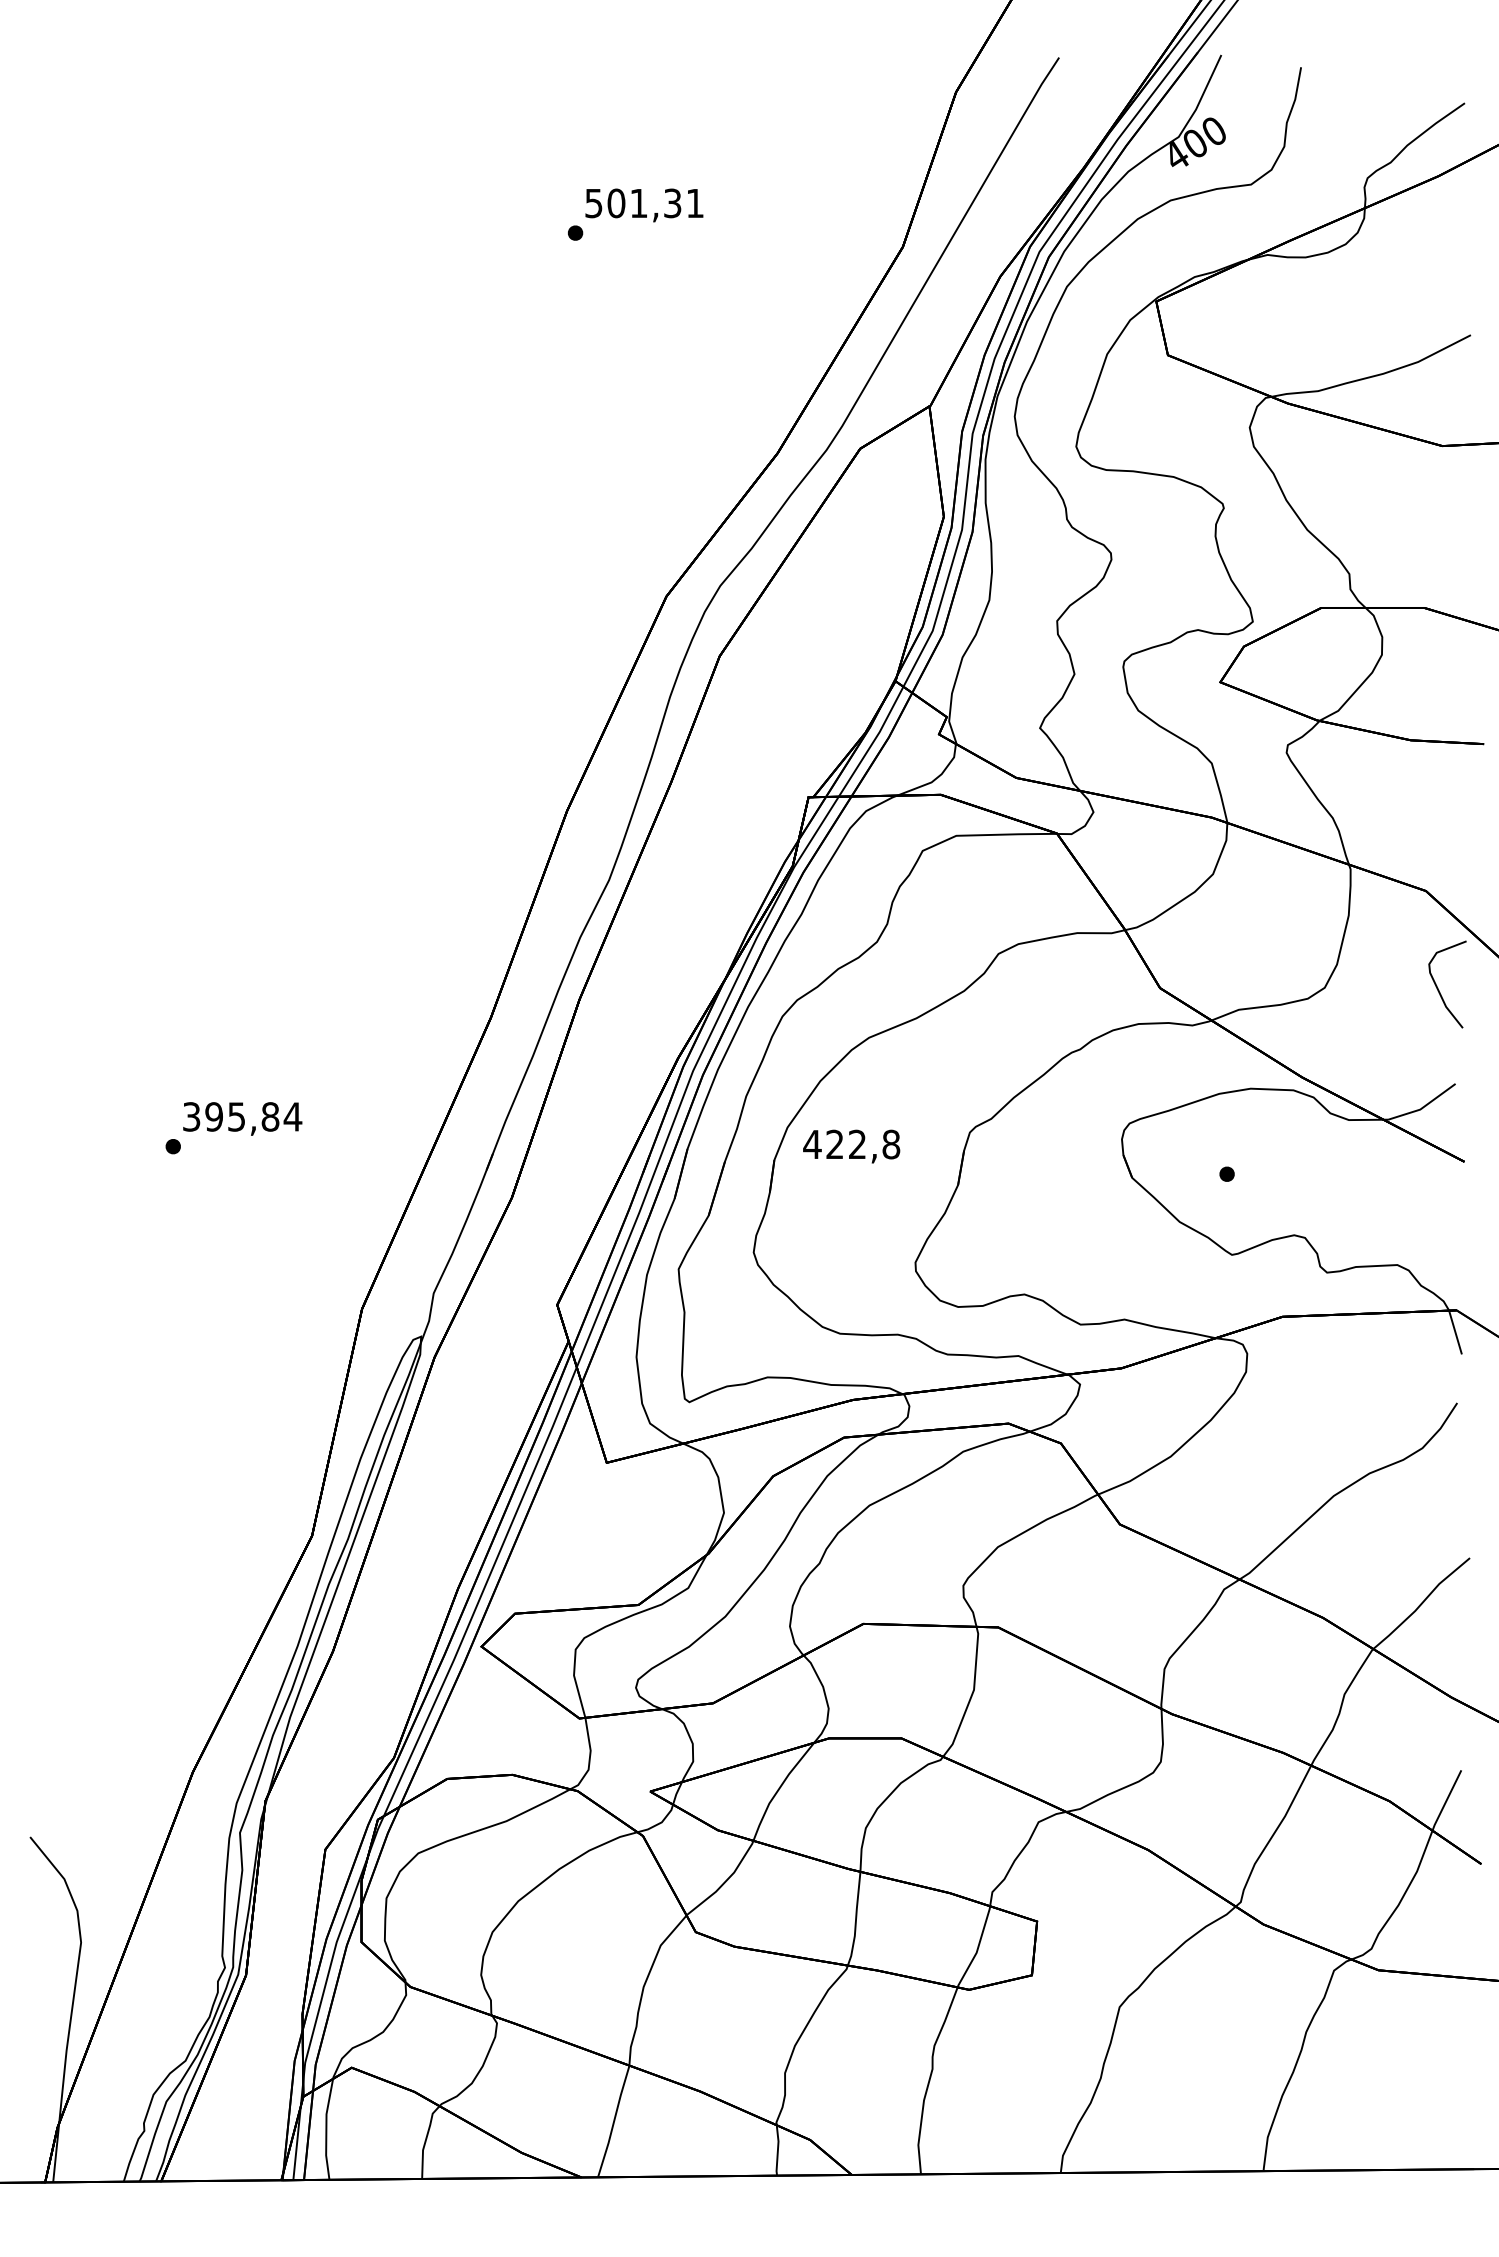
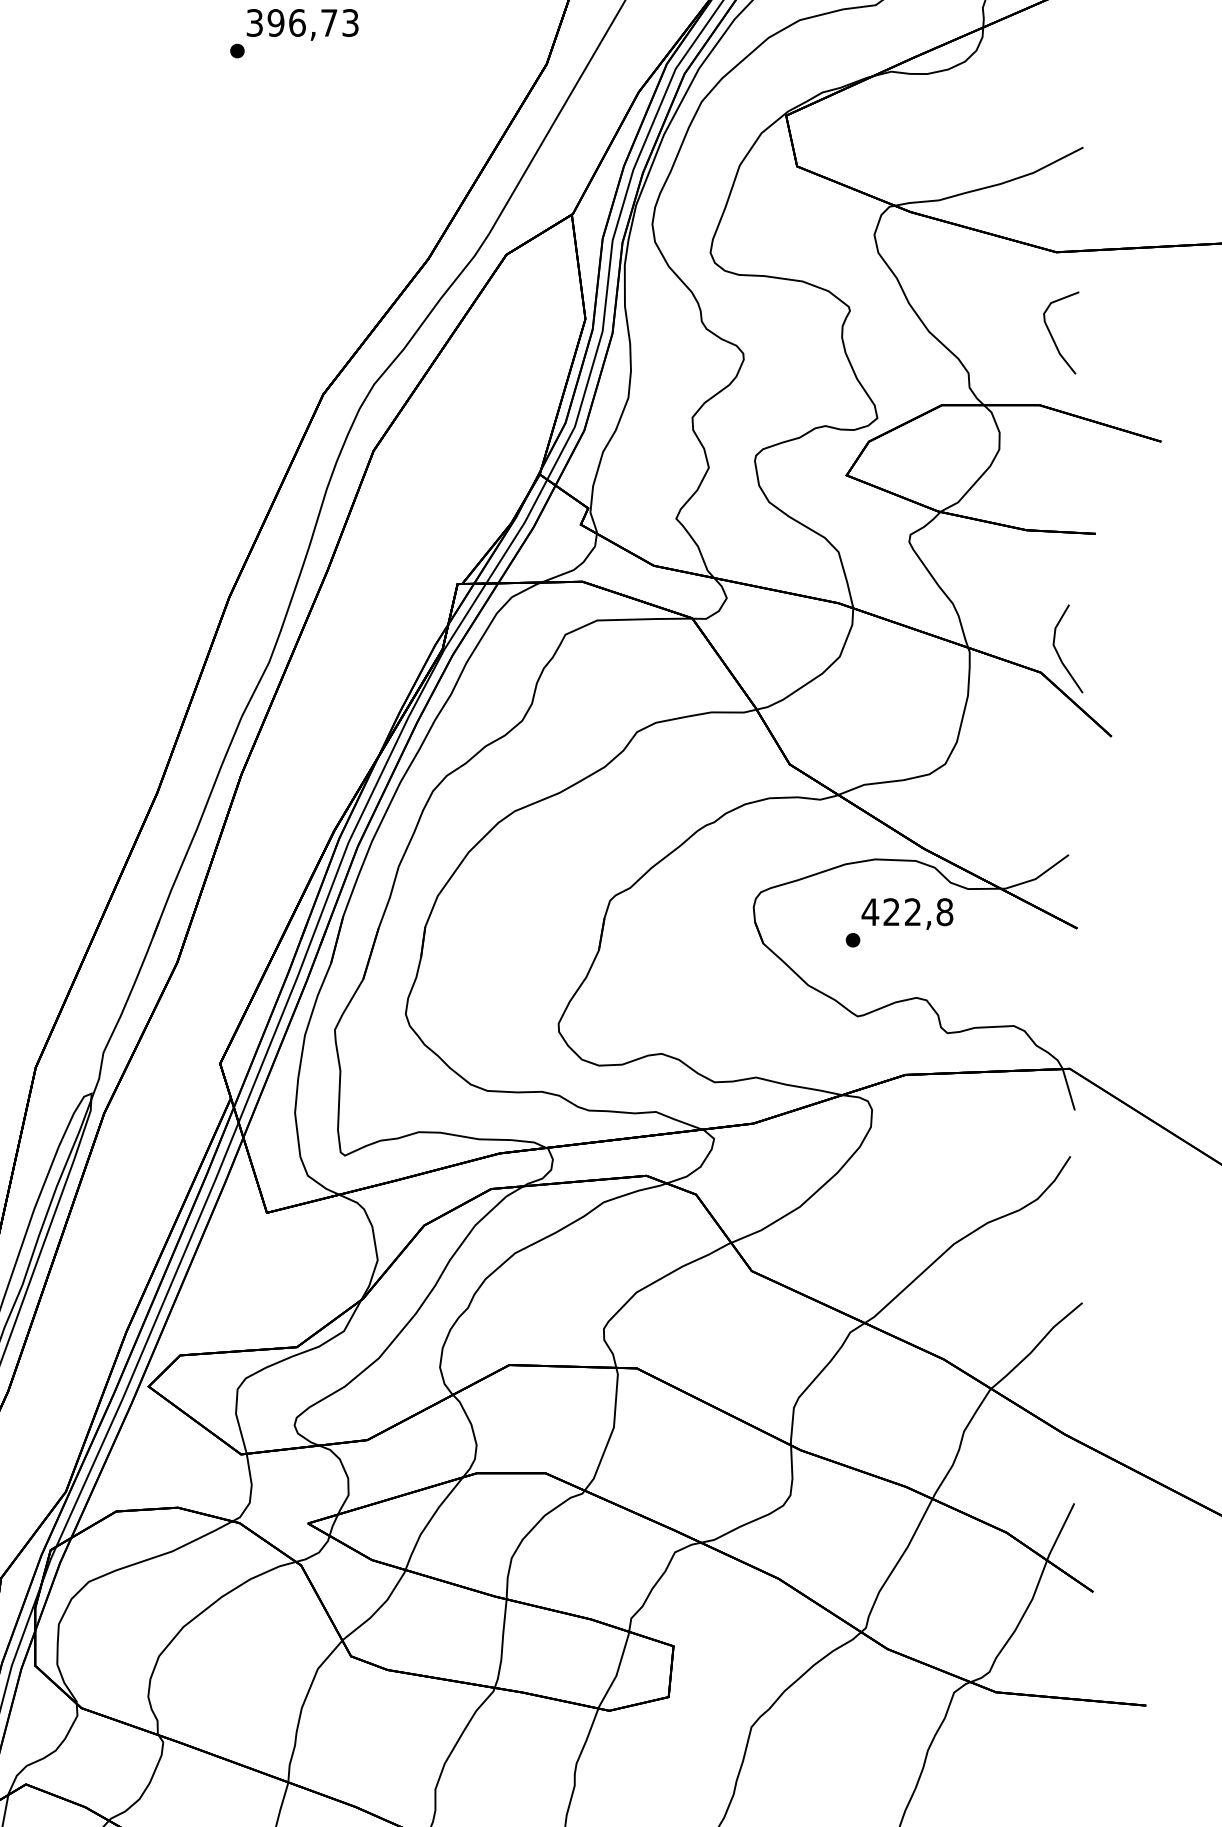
text: (644, 203) -> (302, 23), 501,31 -> 396,73
line: (1444, 869) -> (1058, 652), added
curve: (1438, 988) -> (1052, 336), moved
text: (851, 1146) -> (907, 914), moved

